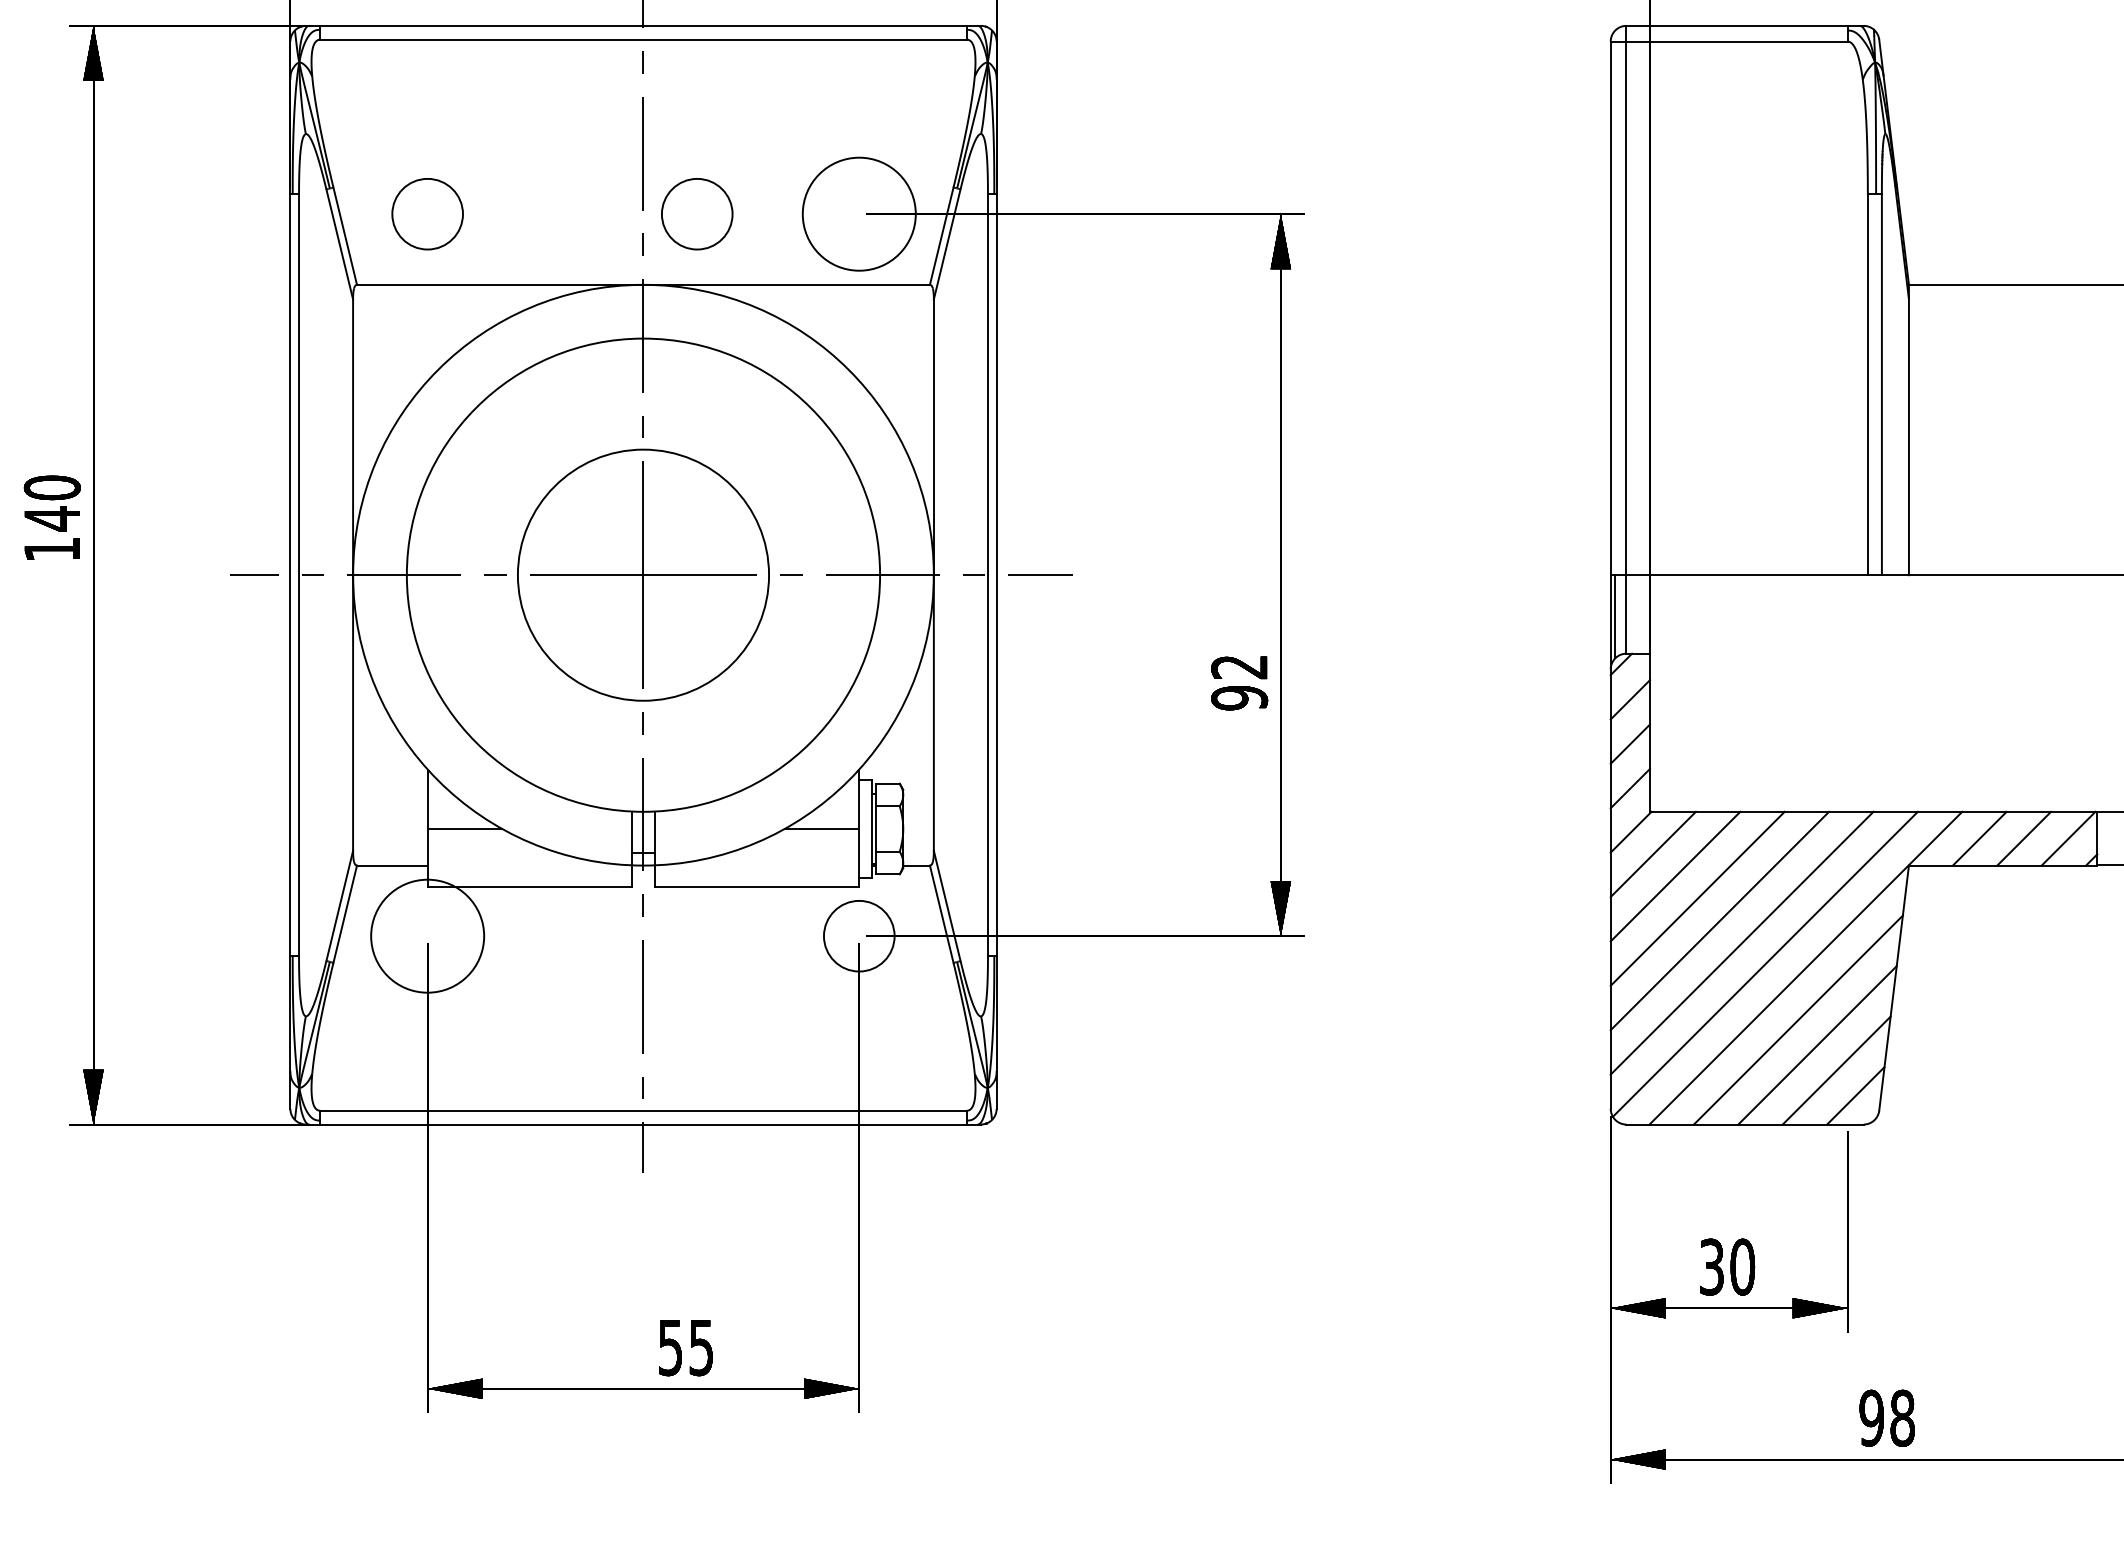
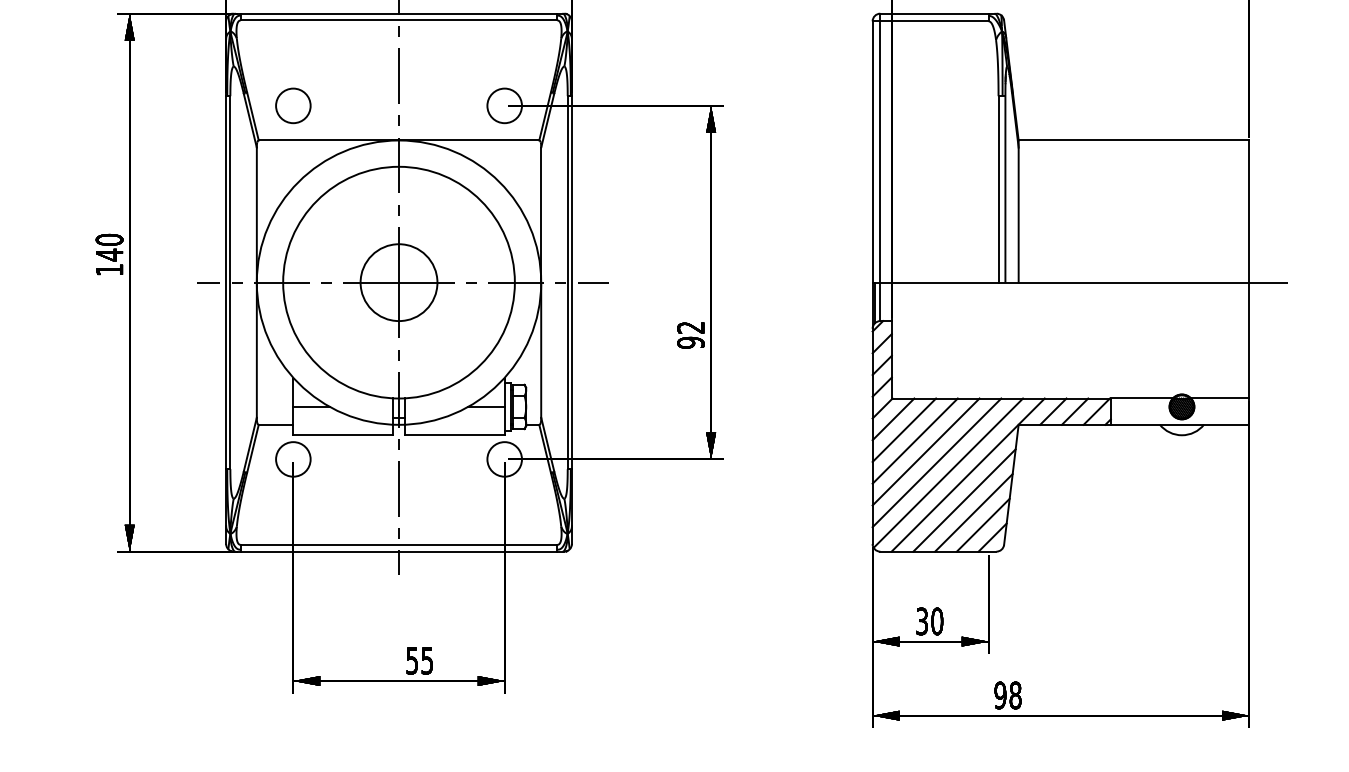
circle: (697, 213) -> (425, 105), removed
circle: (858, 213) -> (504, 105), size x0.62
circle: (642, 574) -> (398, 282), size x0.62
circle: (427, 936) -> (293, 459), size x0.62

